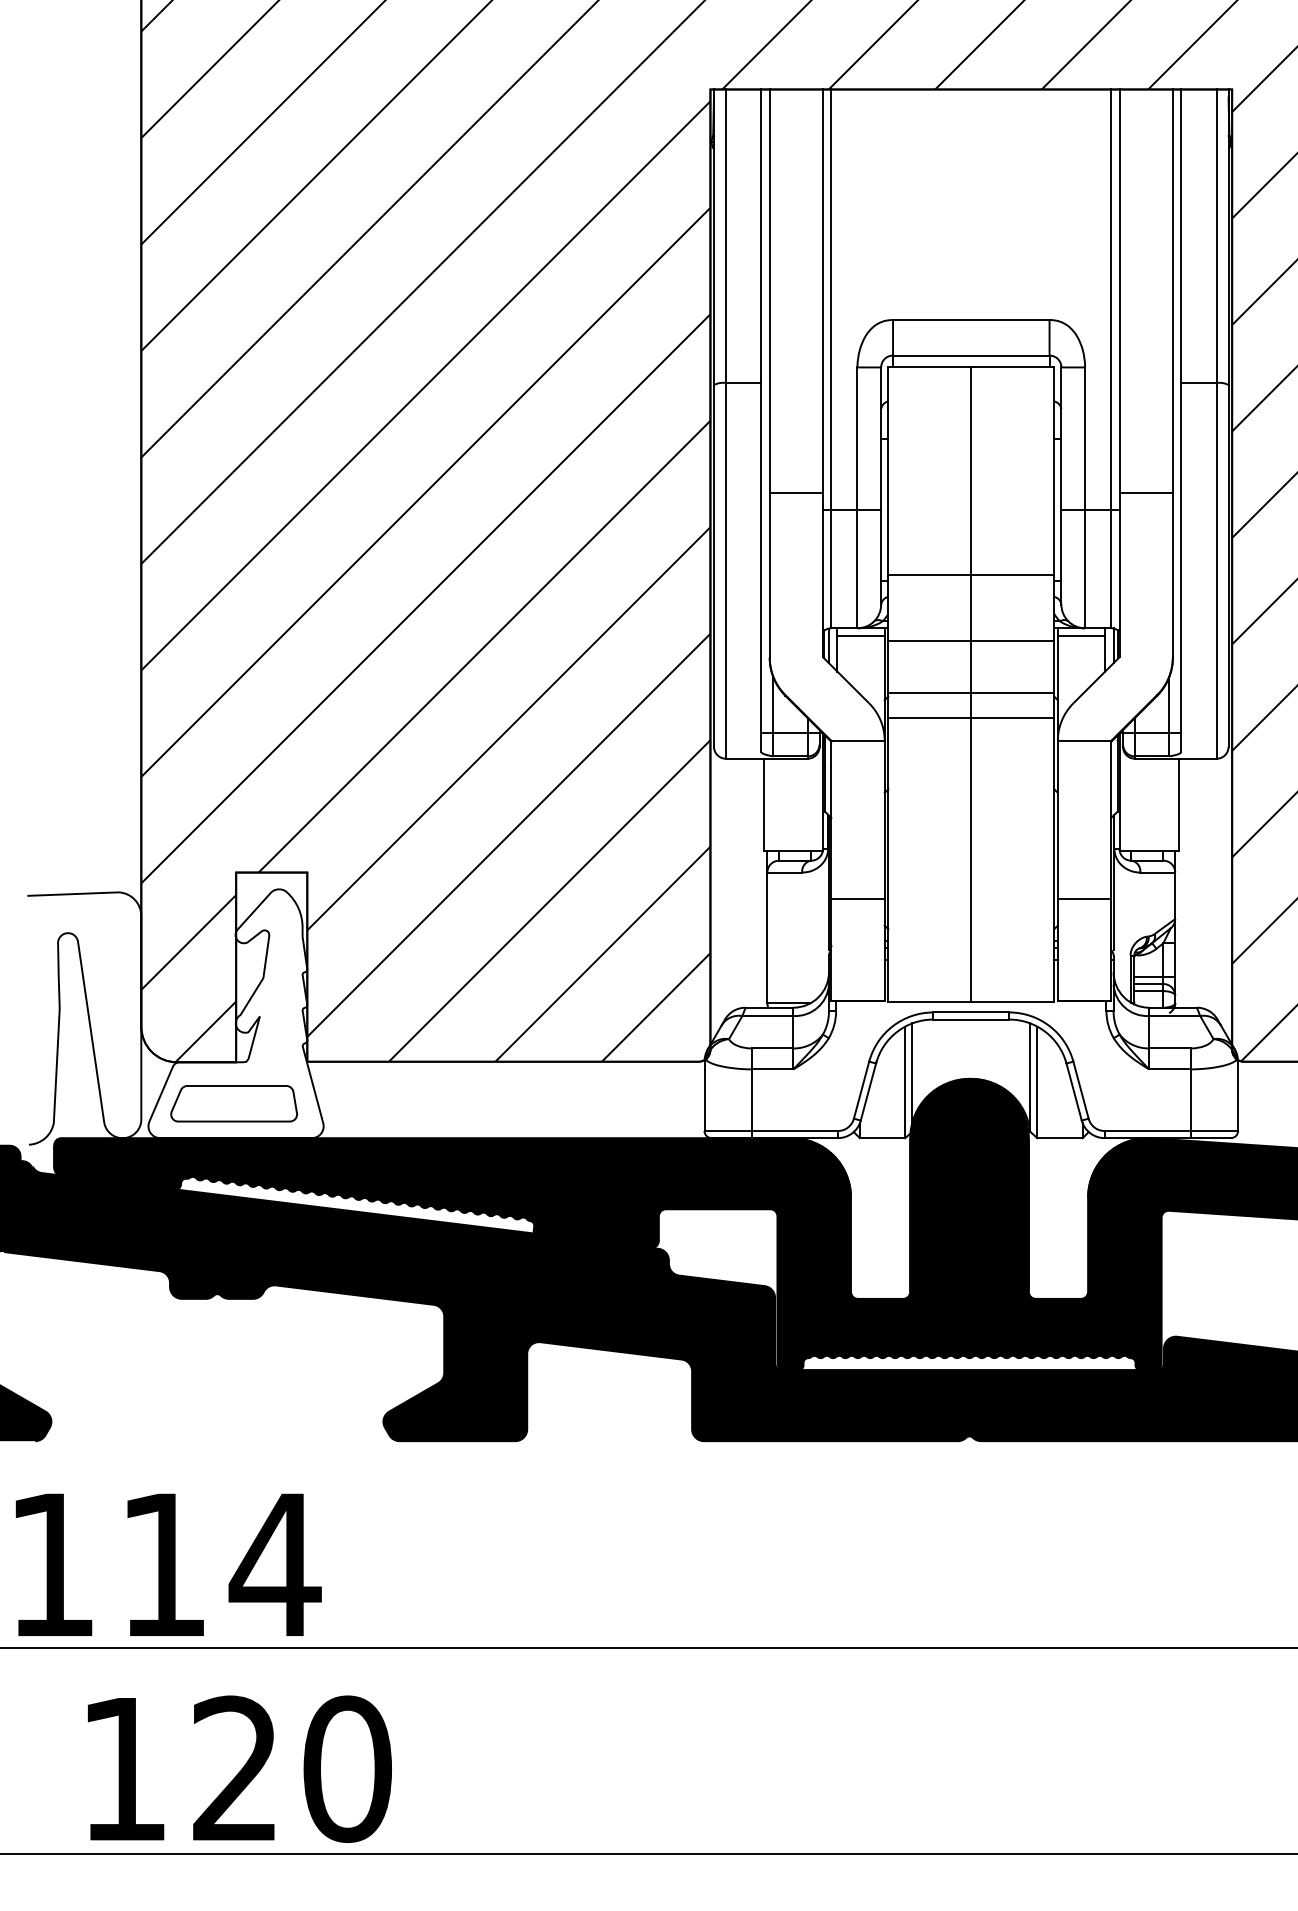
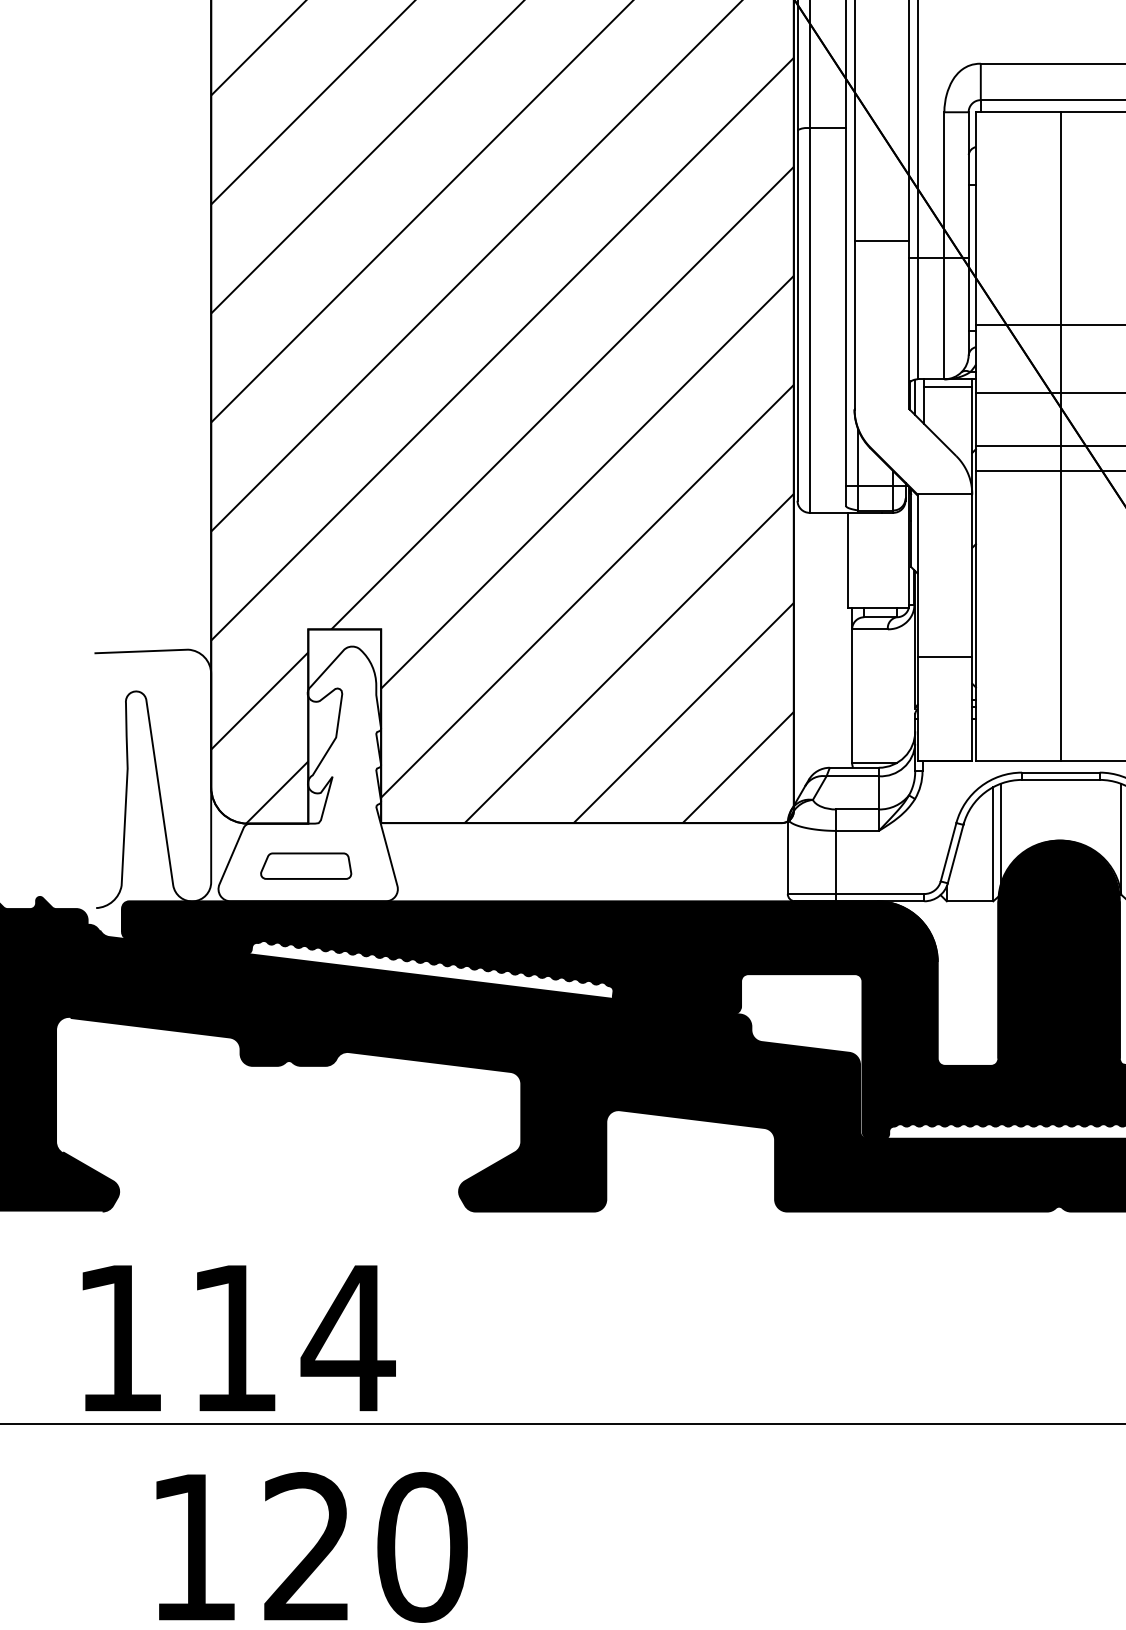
part: (233, 1103) -> (305, 865), size x0.7

